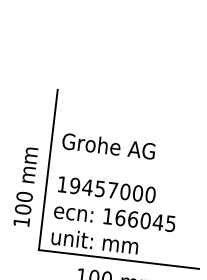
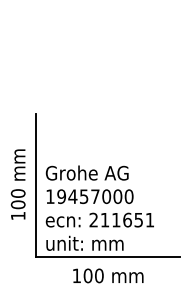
text: (108, 145) -> (86, 172), moved
text: (25, 186) -> (17, 184), moved
text: (139, 219) -> (121, 219), 166045 -> 211651

